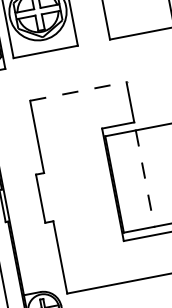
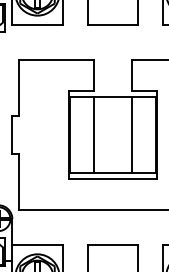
line: (78, 91) -> (56, 59), dashed -> solid
line: (145, 177) -> (94, 134), dashed -> solid

